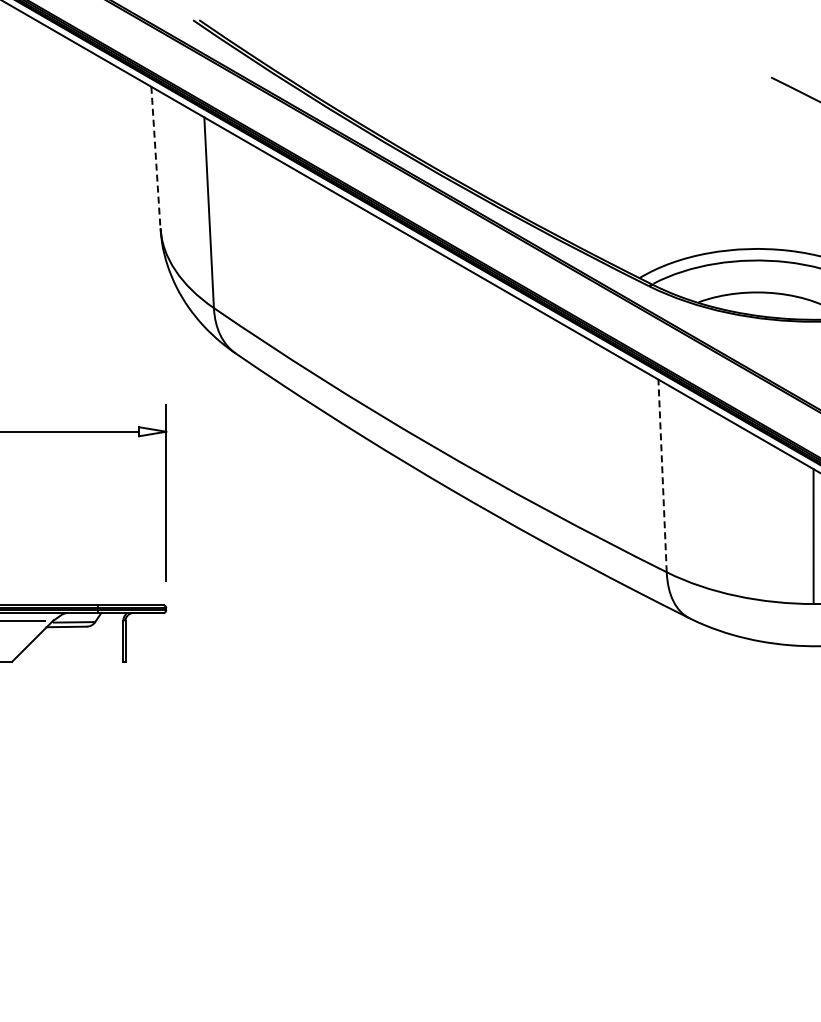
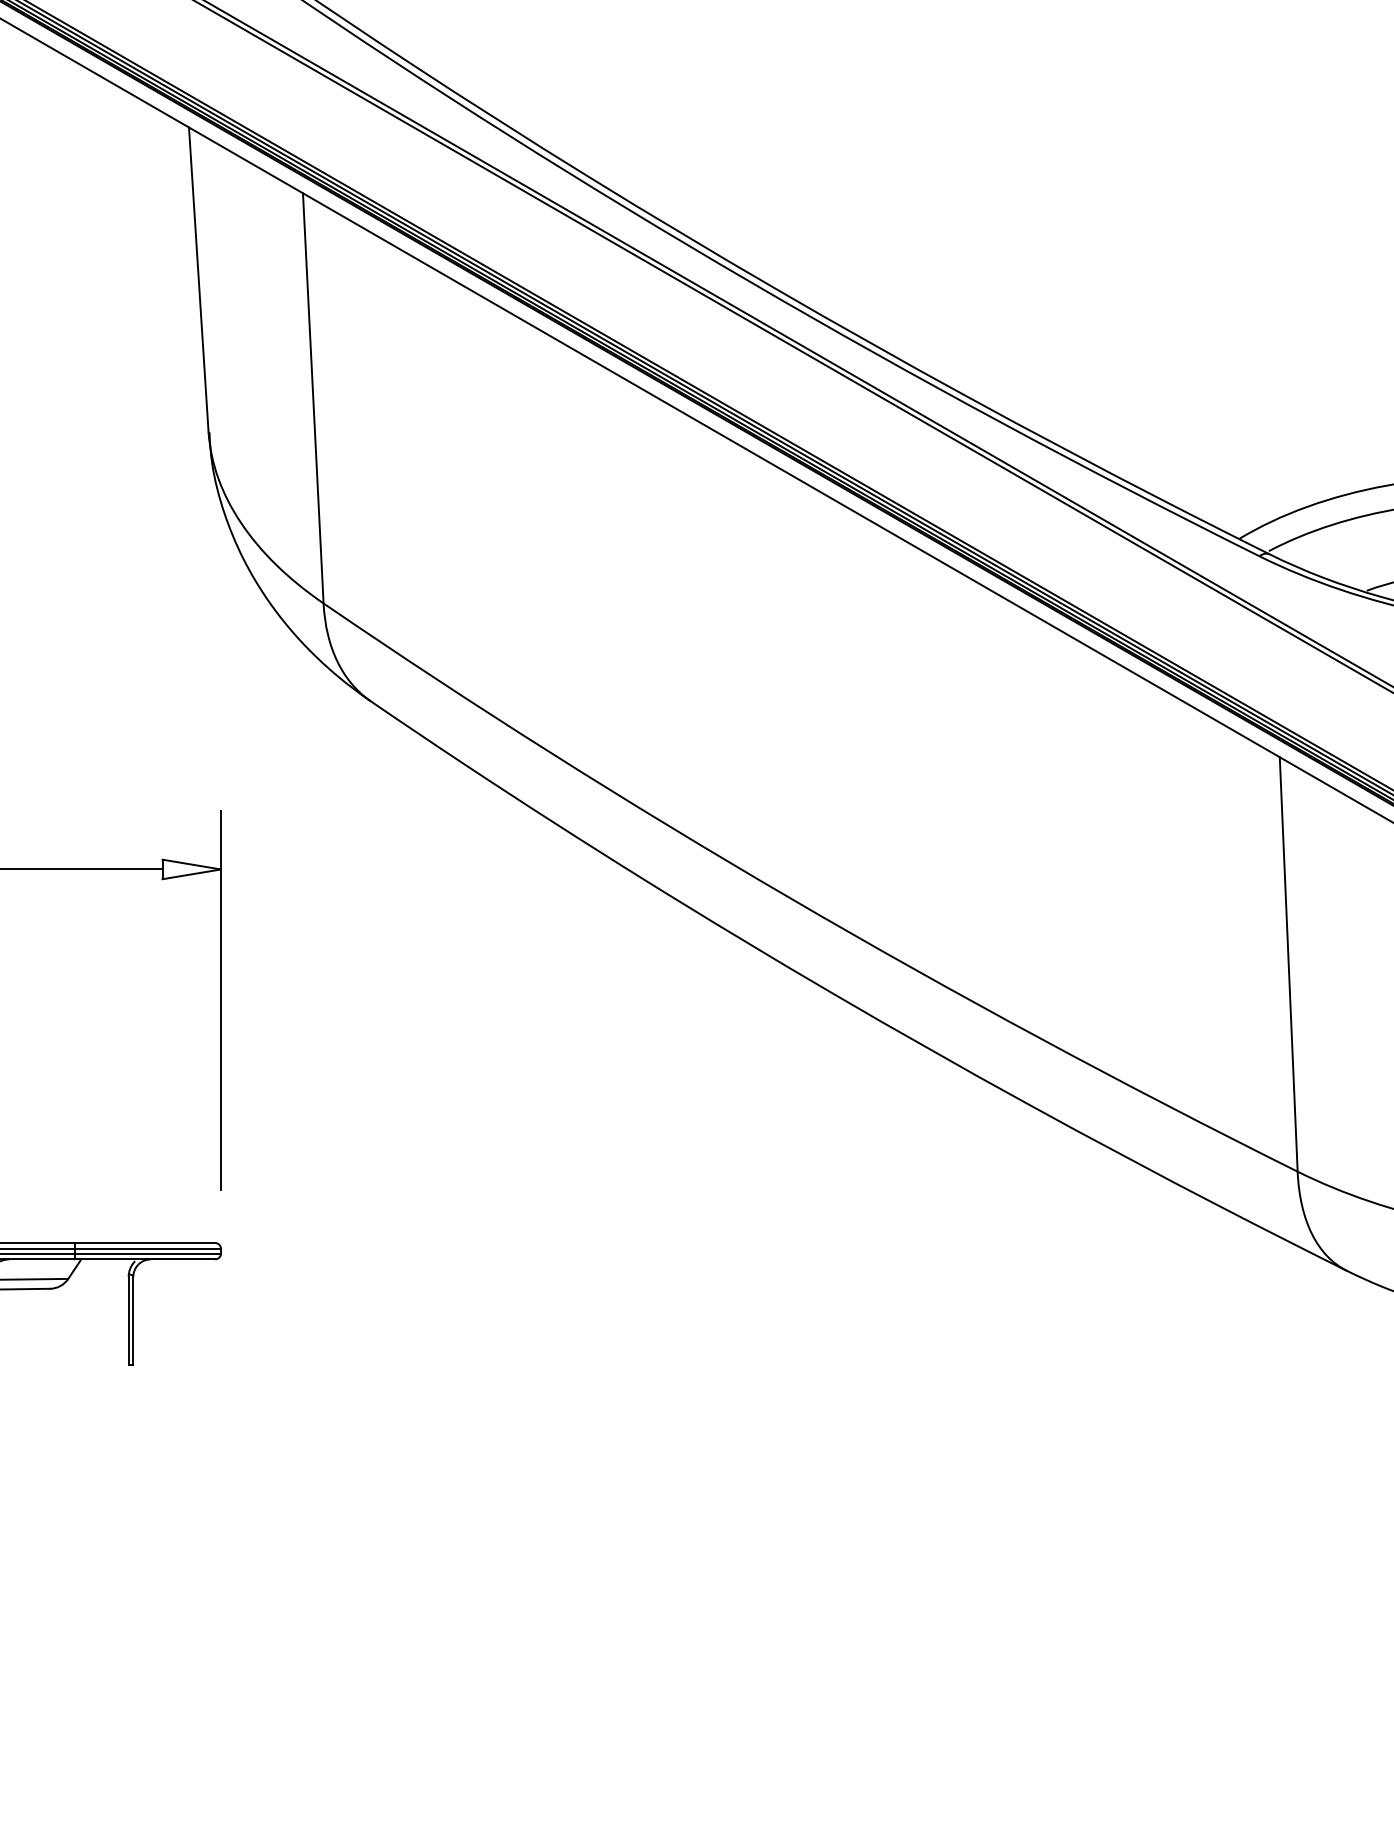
line: (155, 157) -> (197, 279), dashed -> solid
line: (662, 475) -> (1288, 963), dashed -> solid

